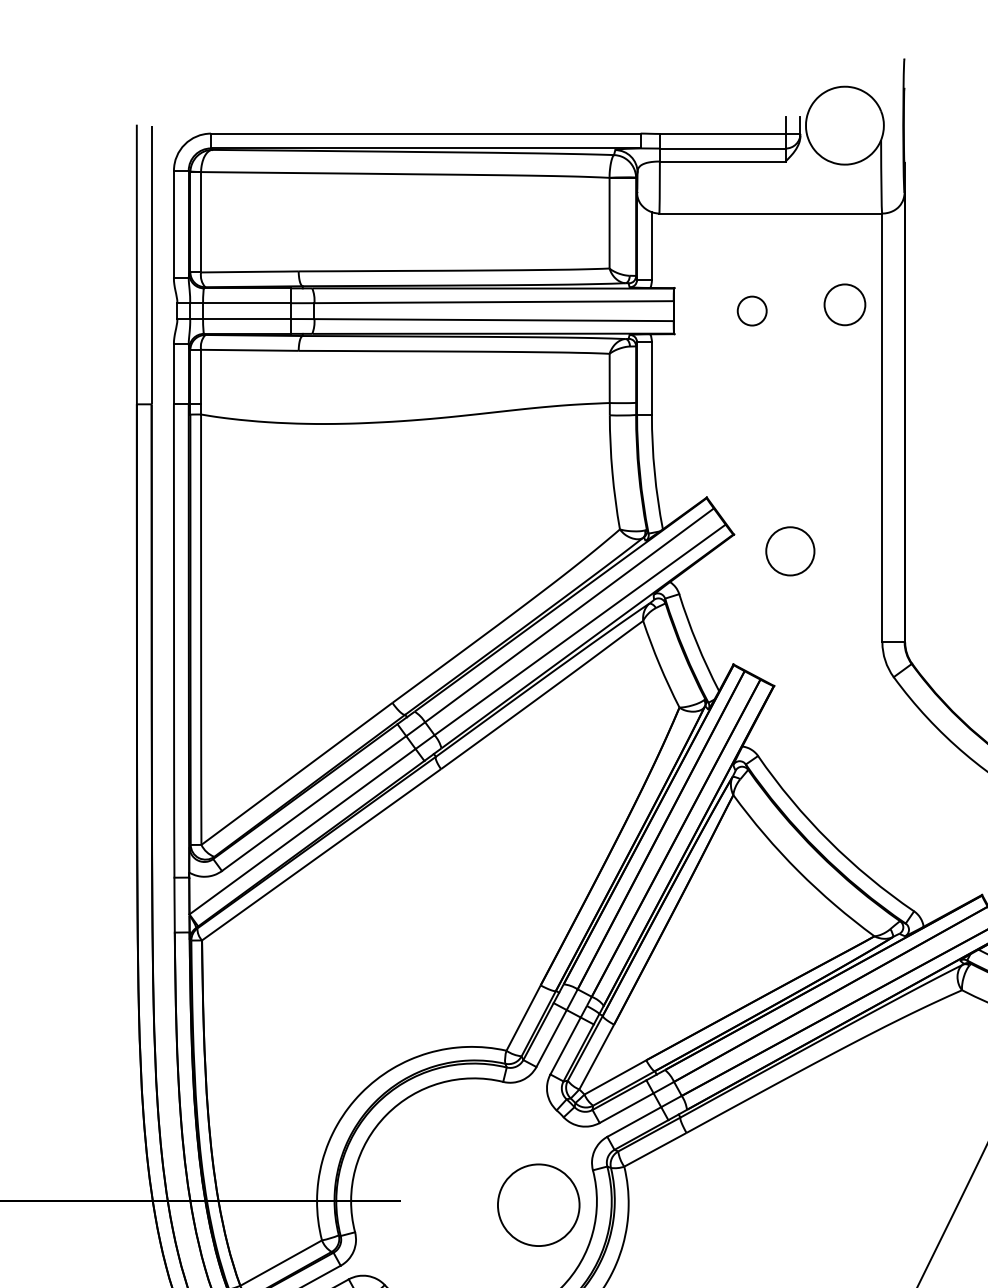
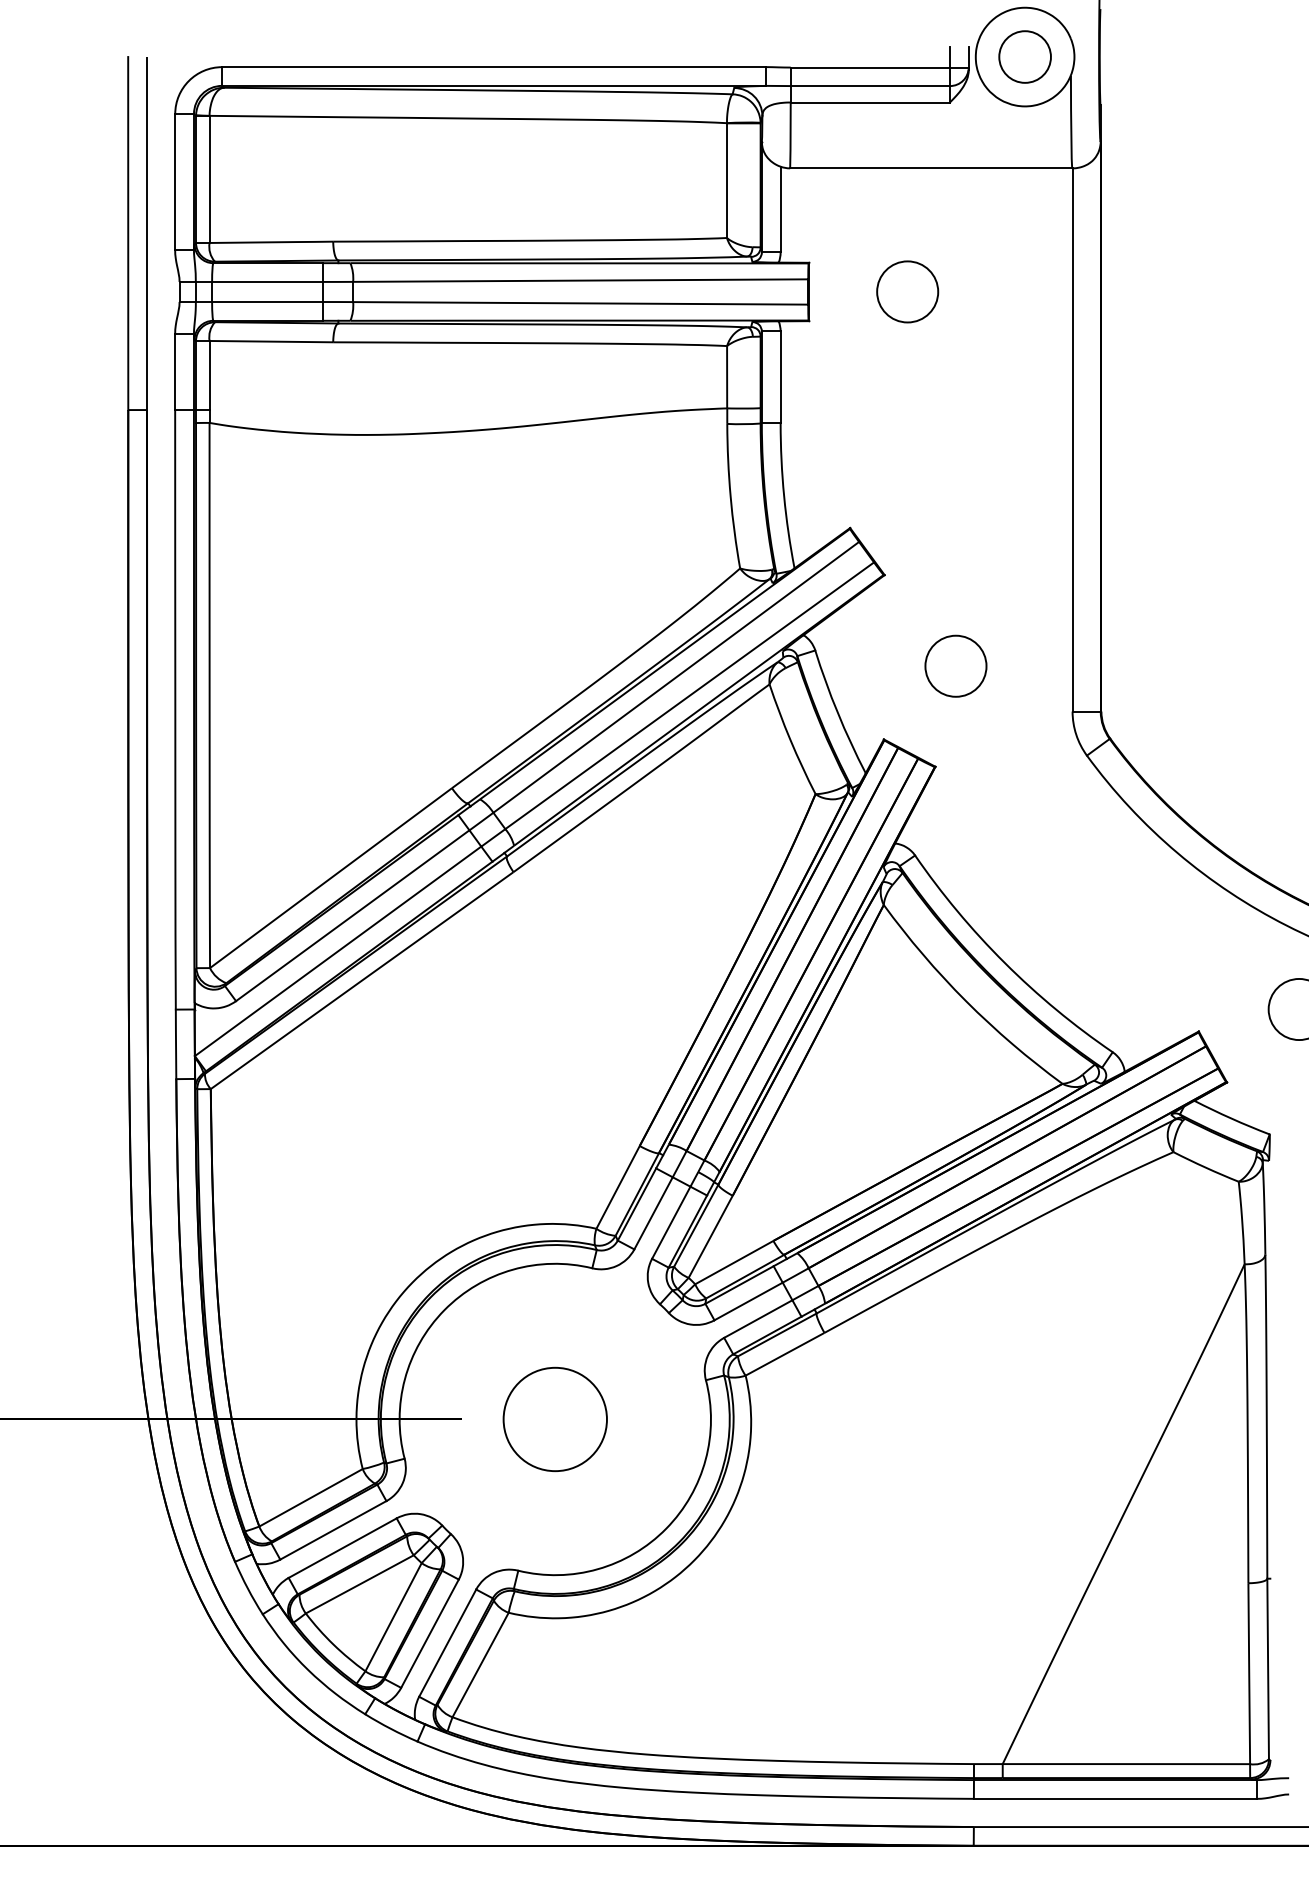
circle: (844, 304) -> (1024, 56), moved
circle: (752, 310) -> (907, 291), size x1.67
circle: (789, 550) -> (955, 665), moved
circle: (538, 1205) -> (554, 1419), moved

